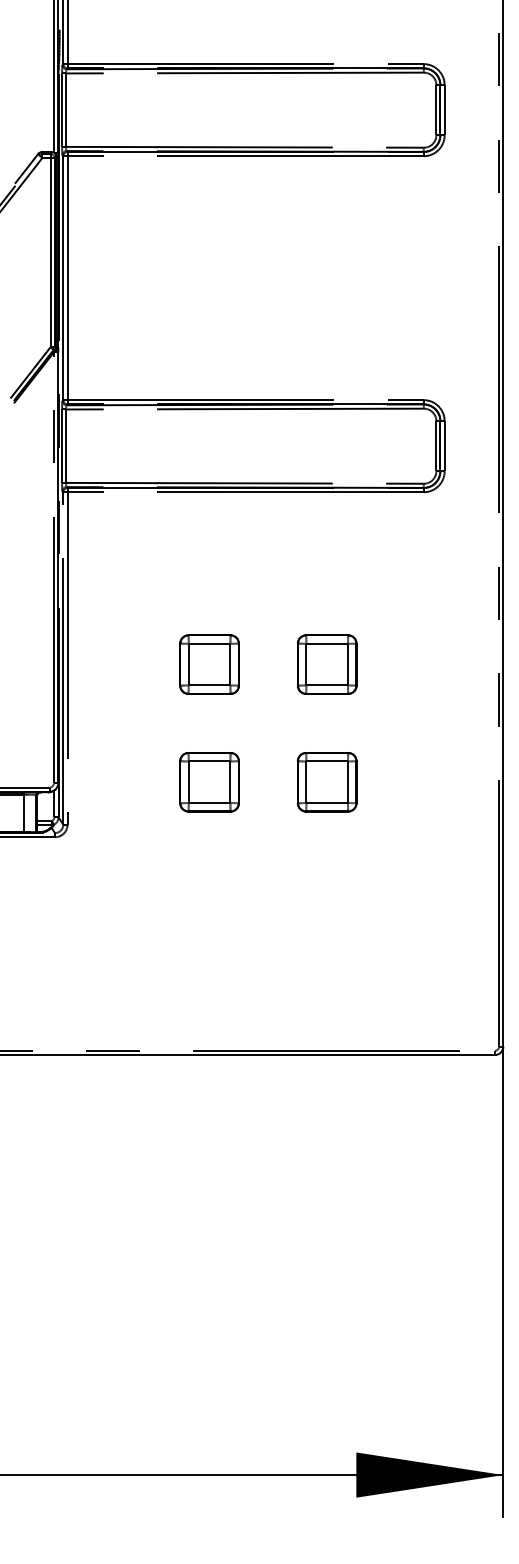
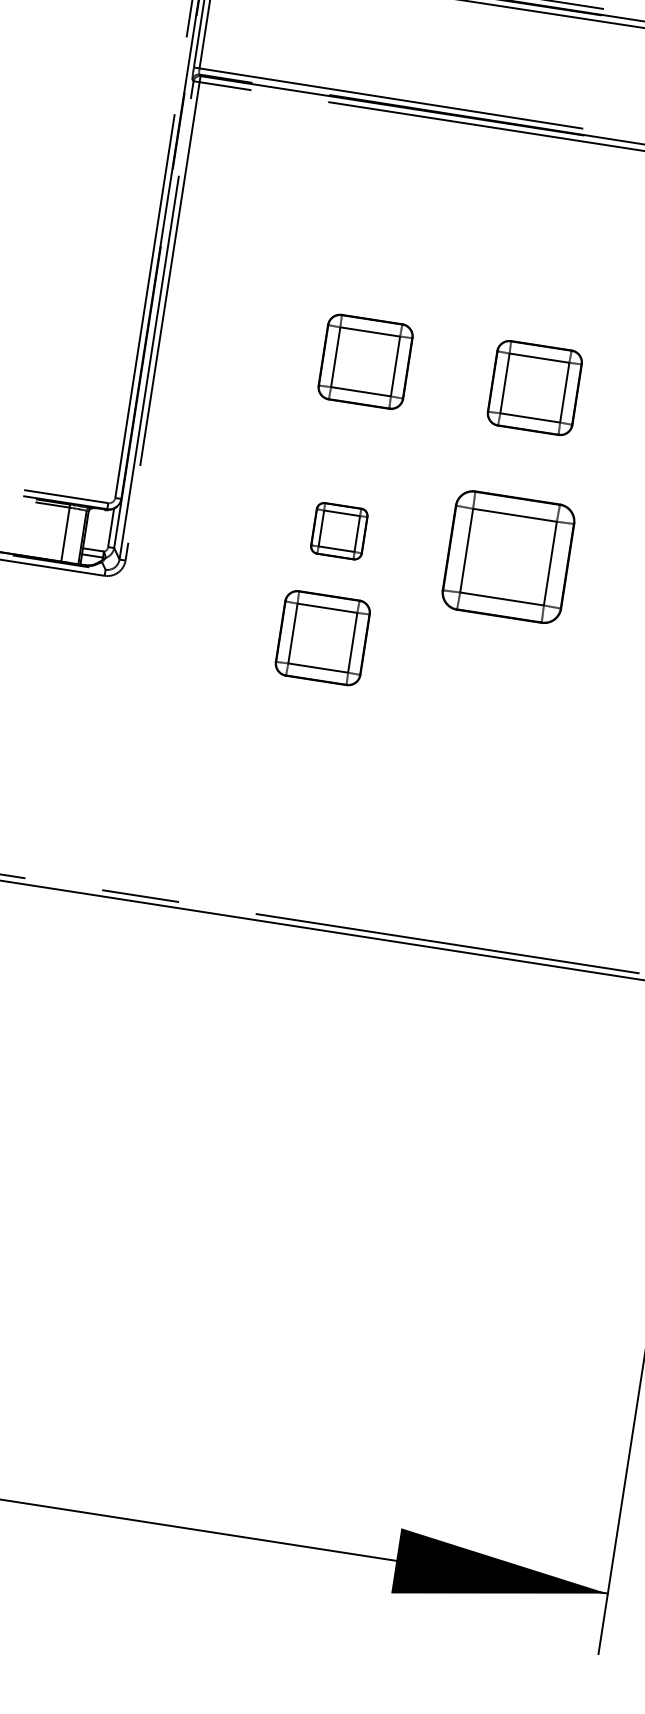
part: (209, 782) -> (339, 531), size x0.6
part: (327, 782) -> (509, 557), size x1.4
part: (209, 856) -> (322, 637), added

